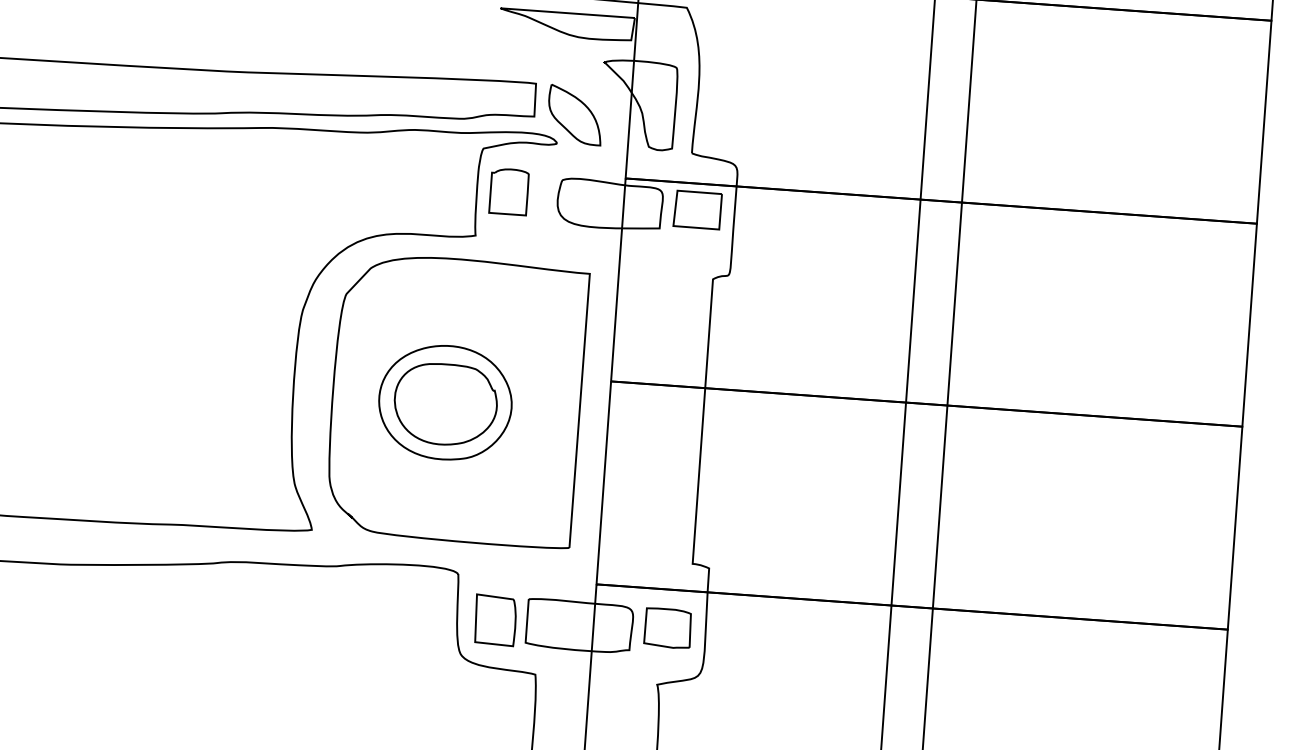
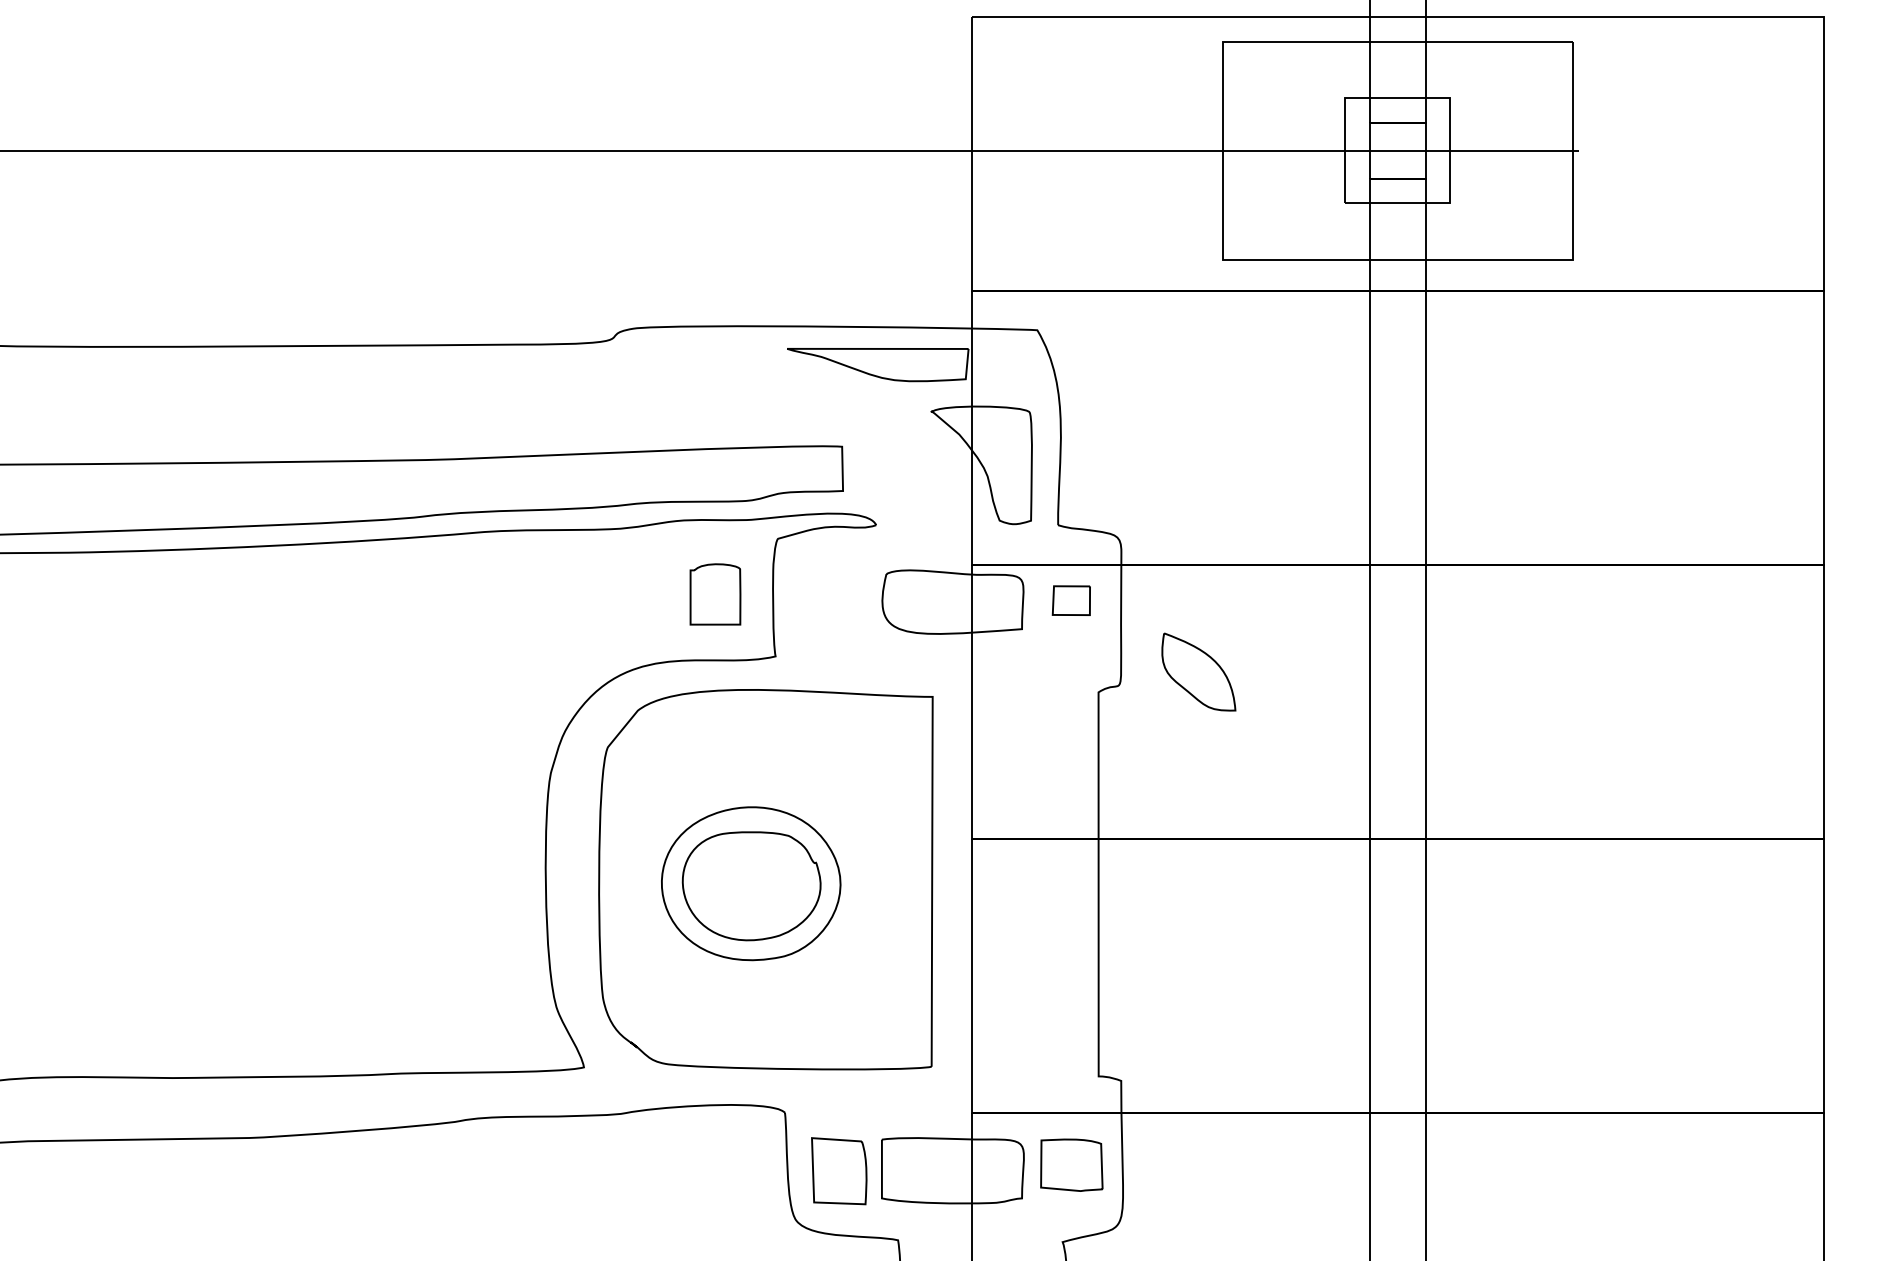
part: (575, 114) -> (1198, 671), moved
part: (509, 191) -> (715, 594), moved
part: (697, 209) -> (1071, 600), size x0.6

